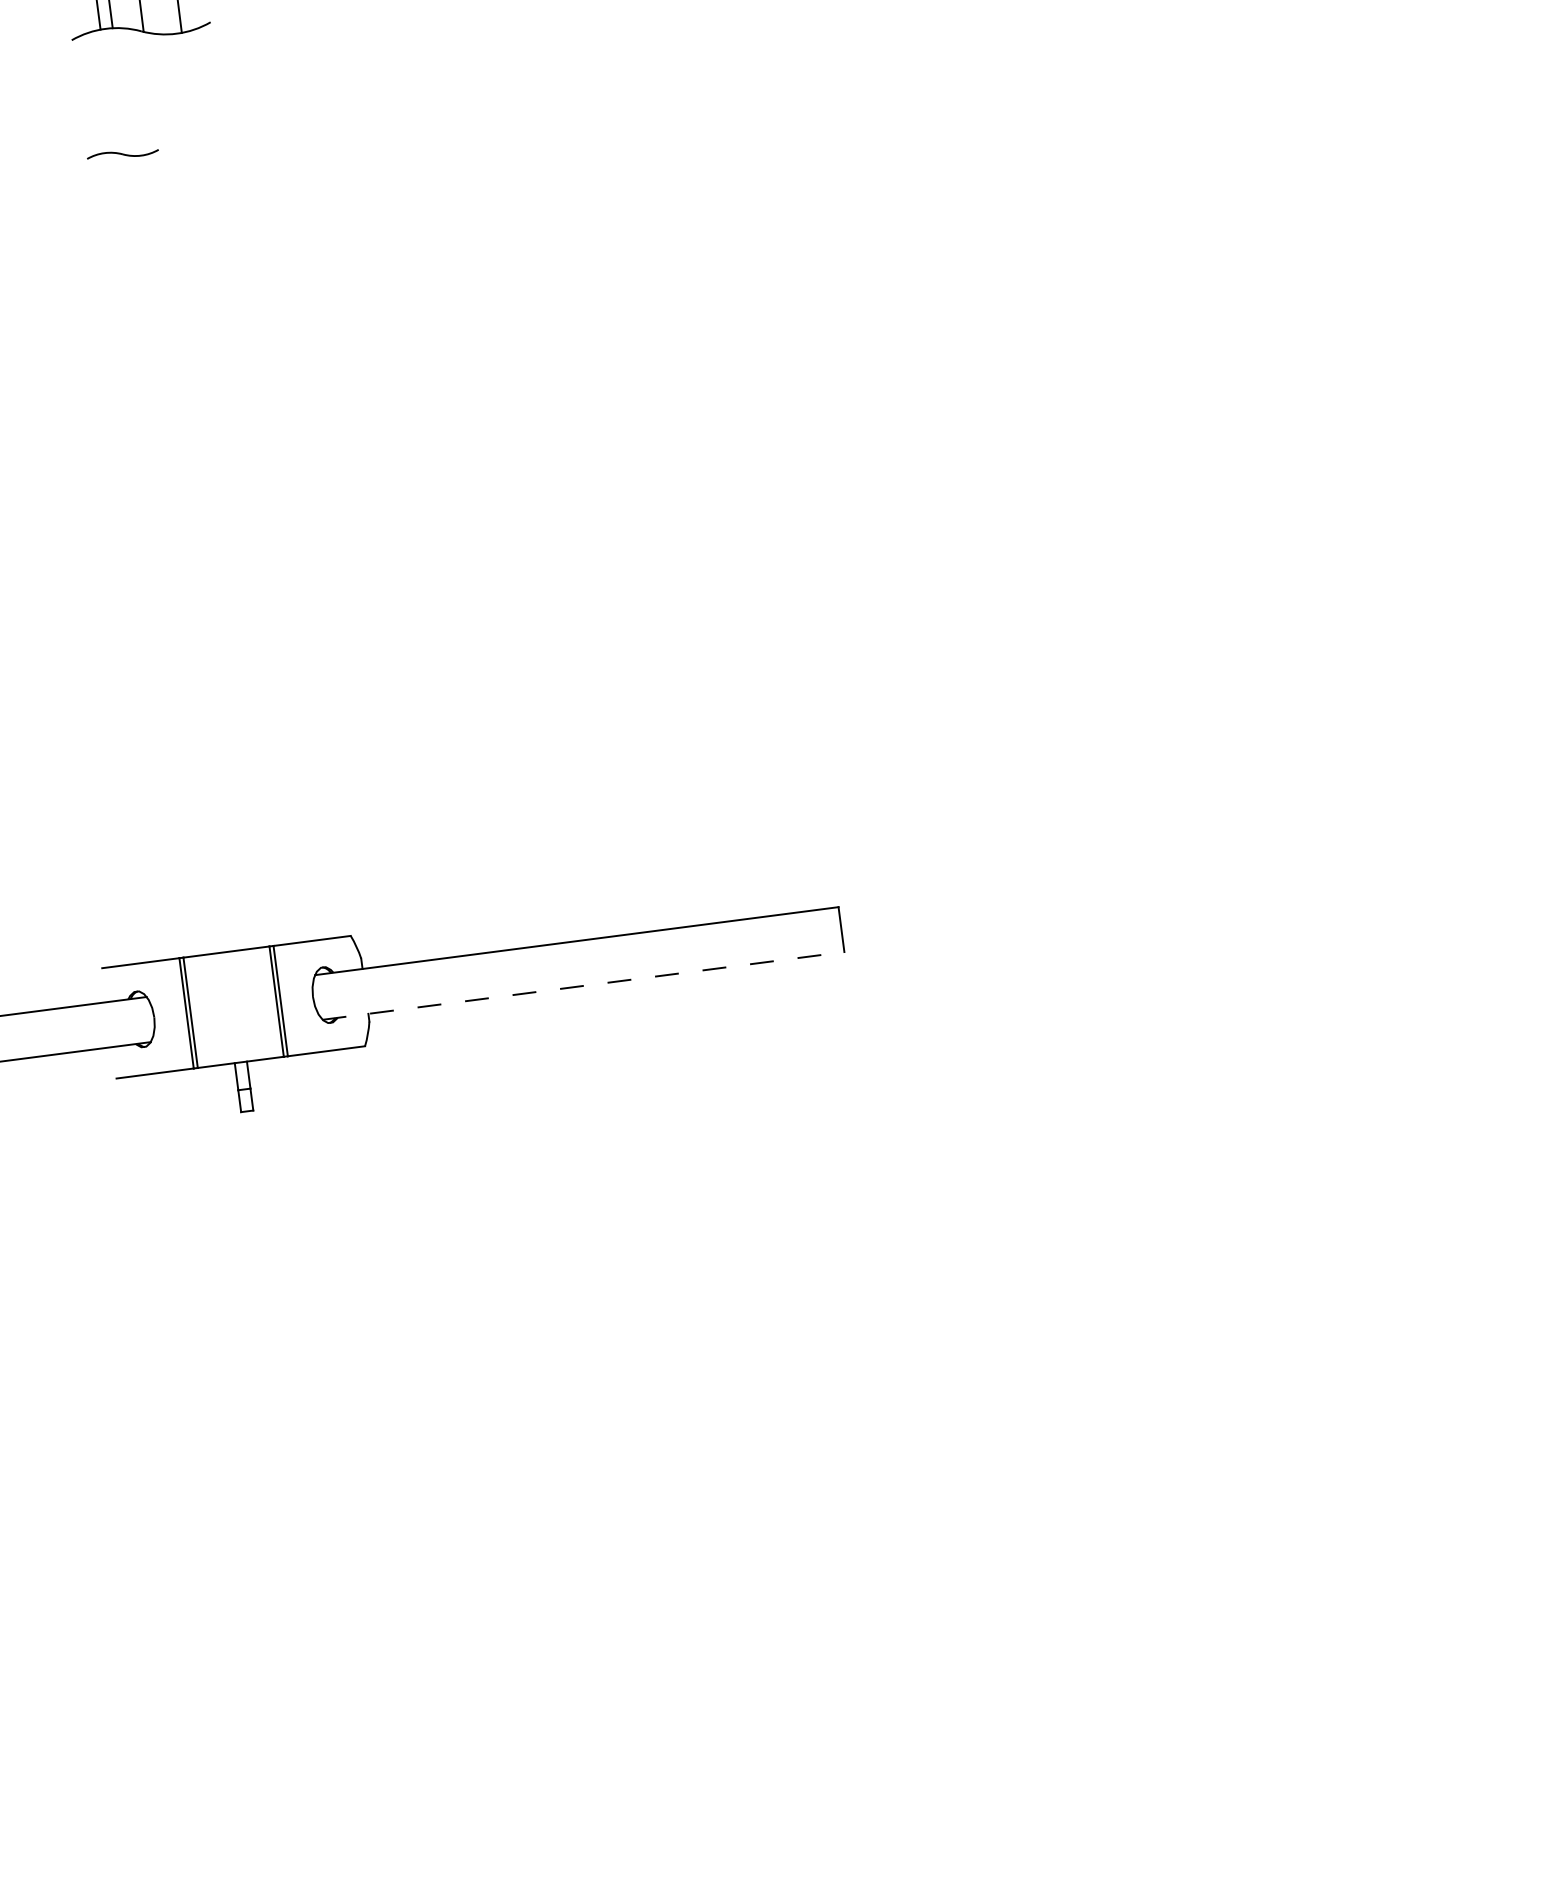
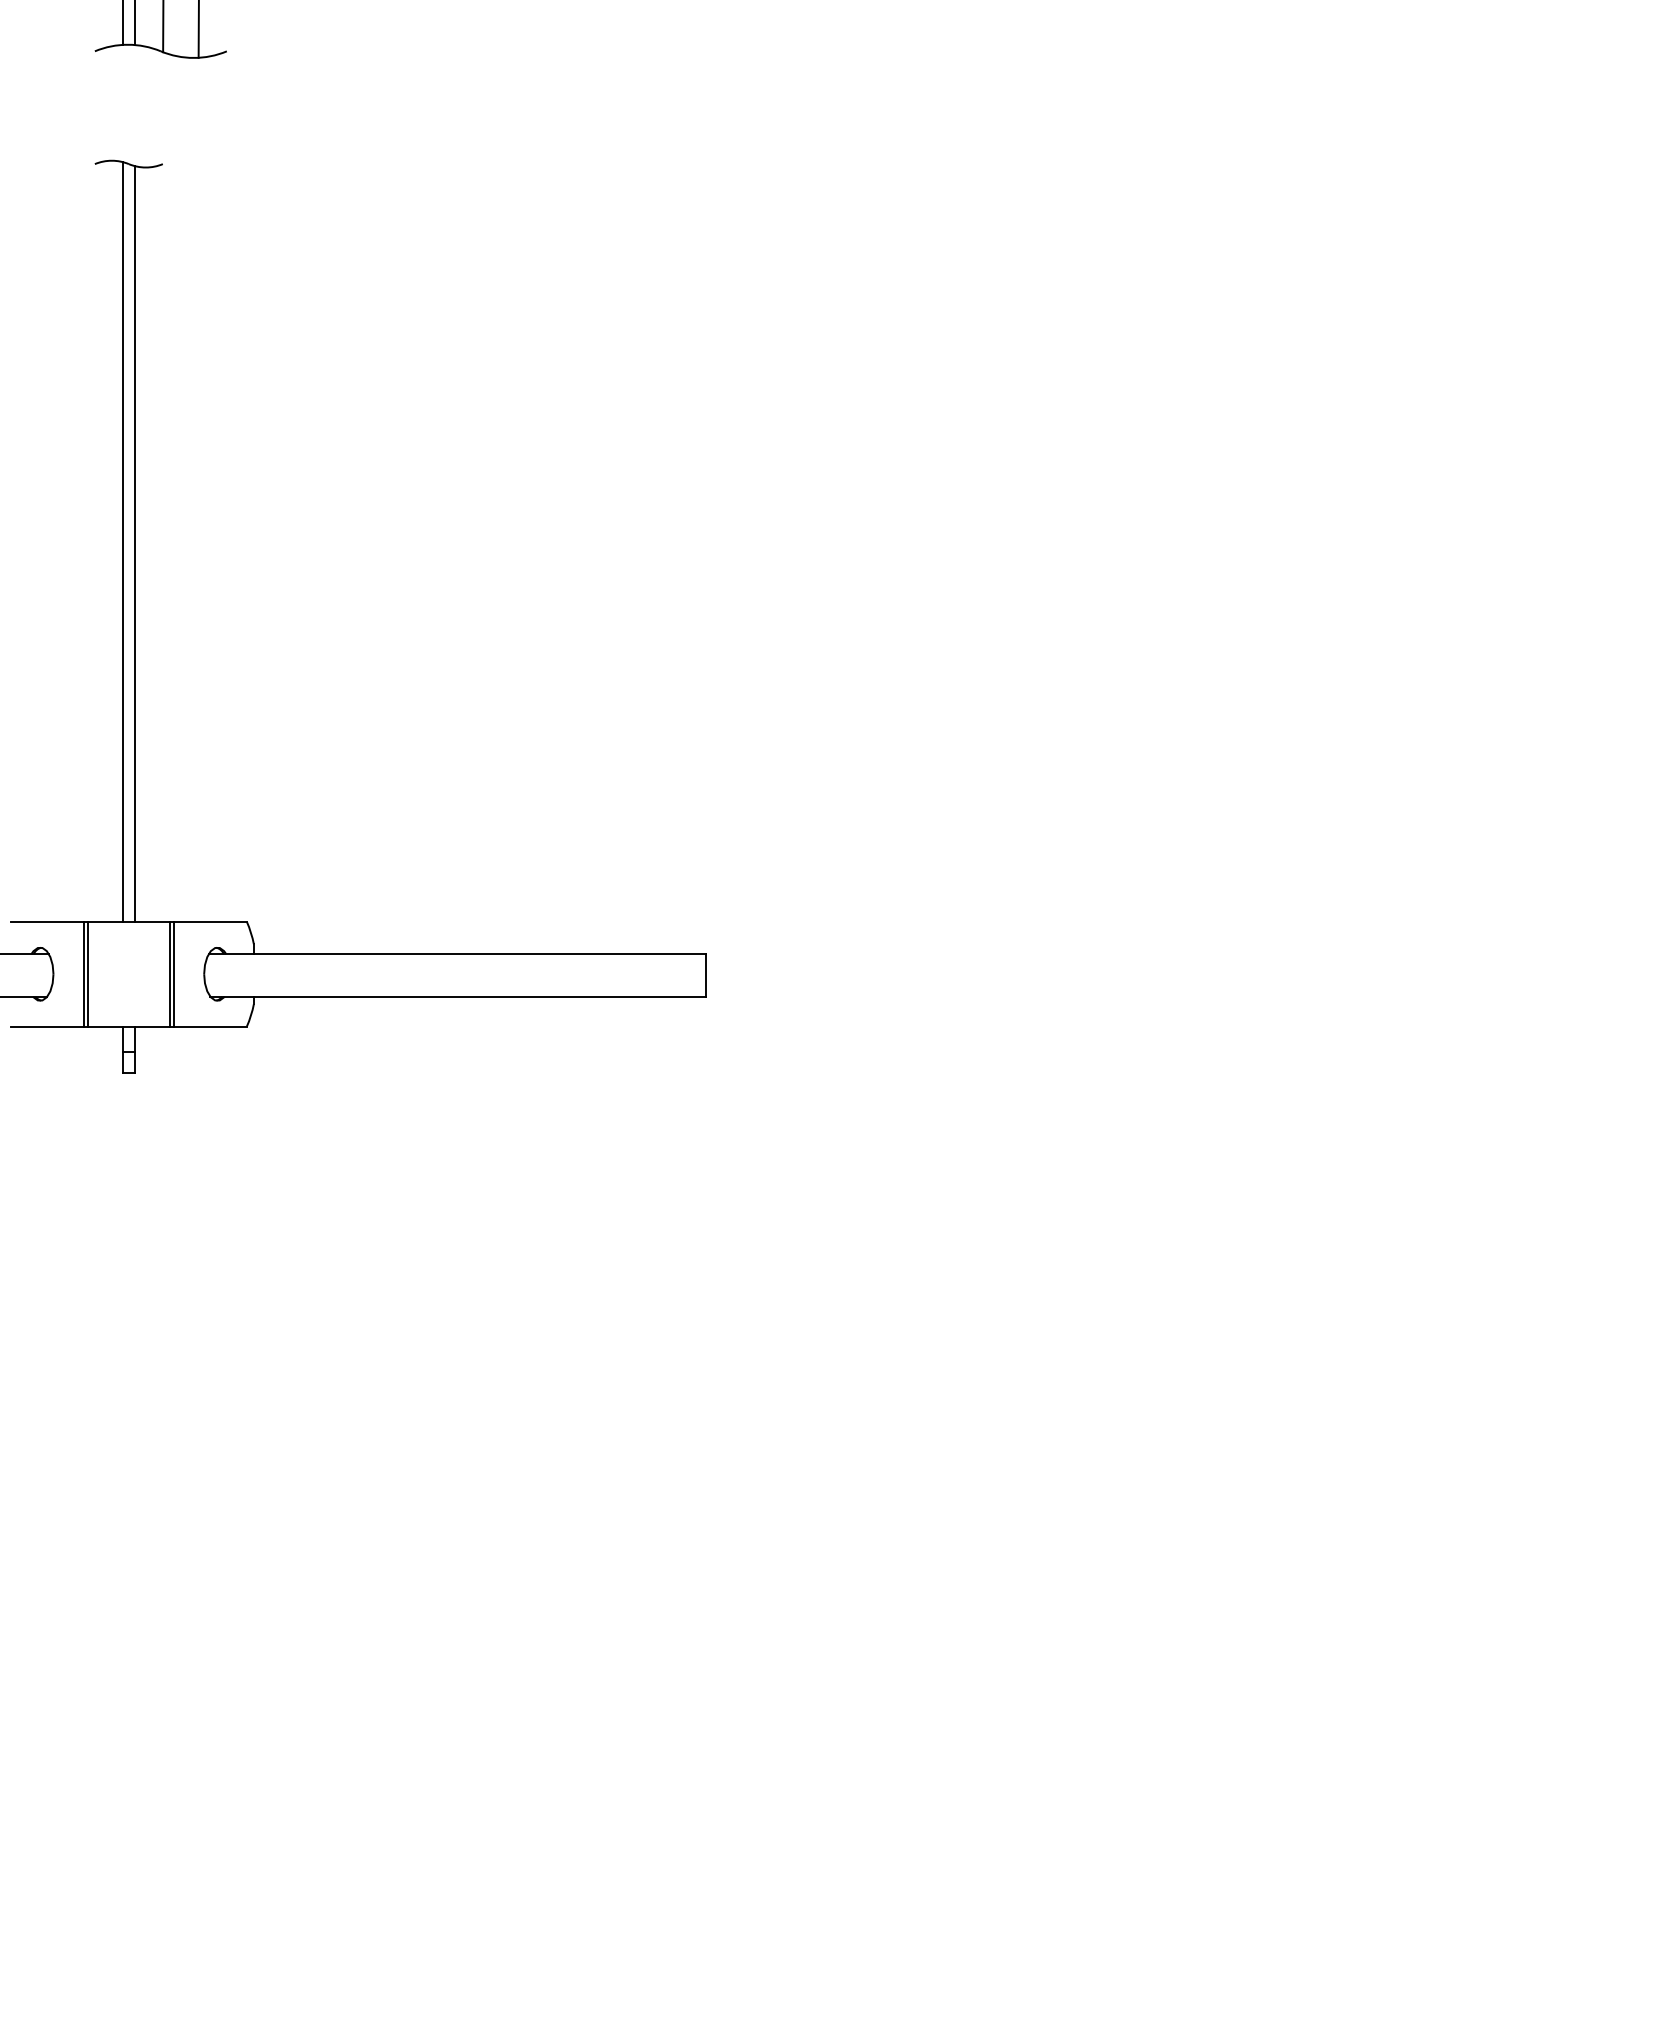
line: (168, 552) -> (123, 541), added
line: (180, 553) -> (134, 543), added
line: (583, 985) -> (458, 996), dashed -> solid

